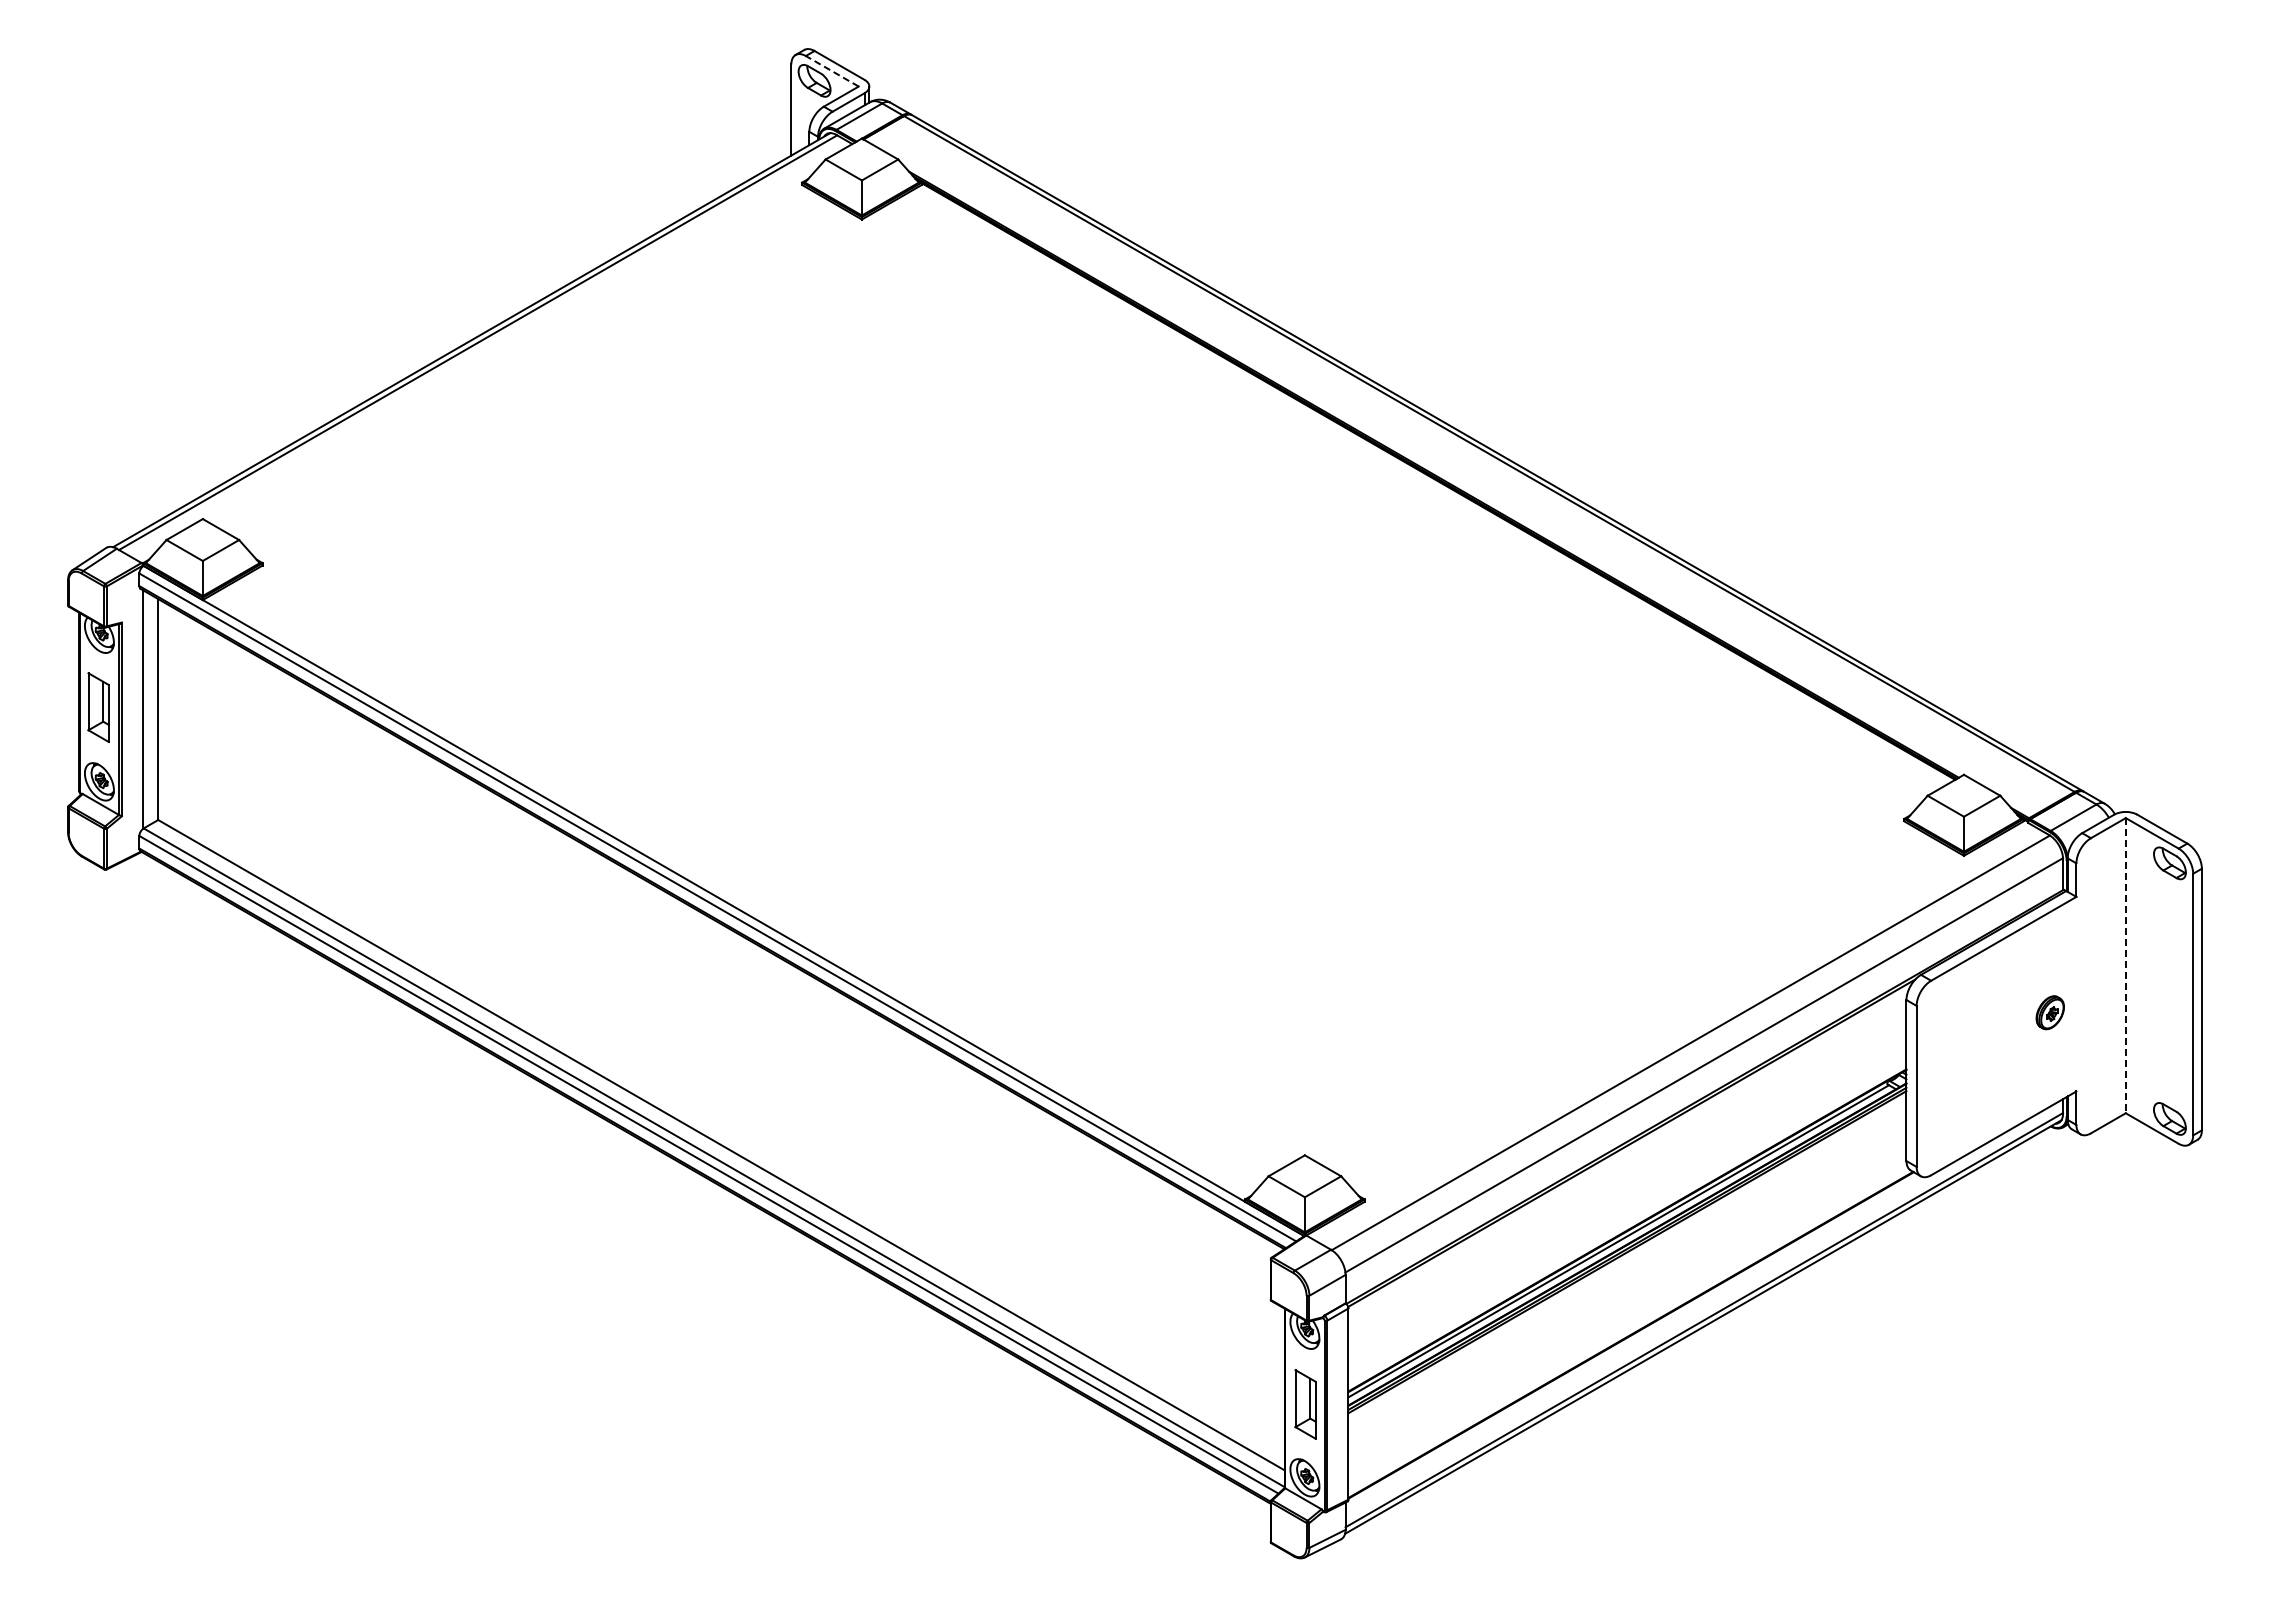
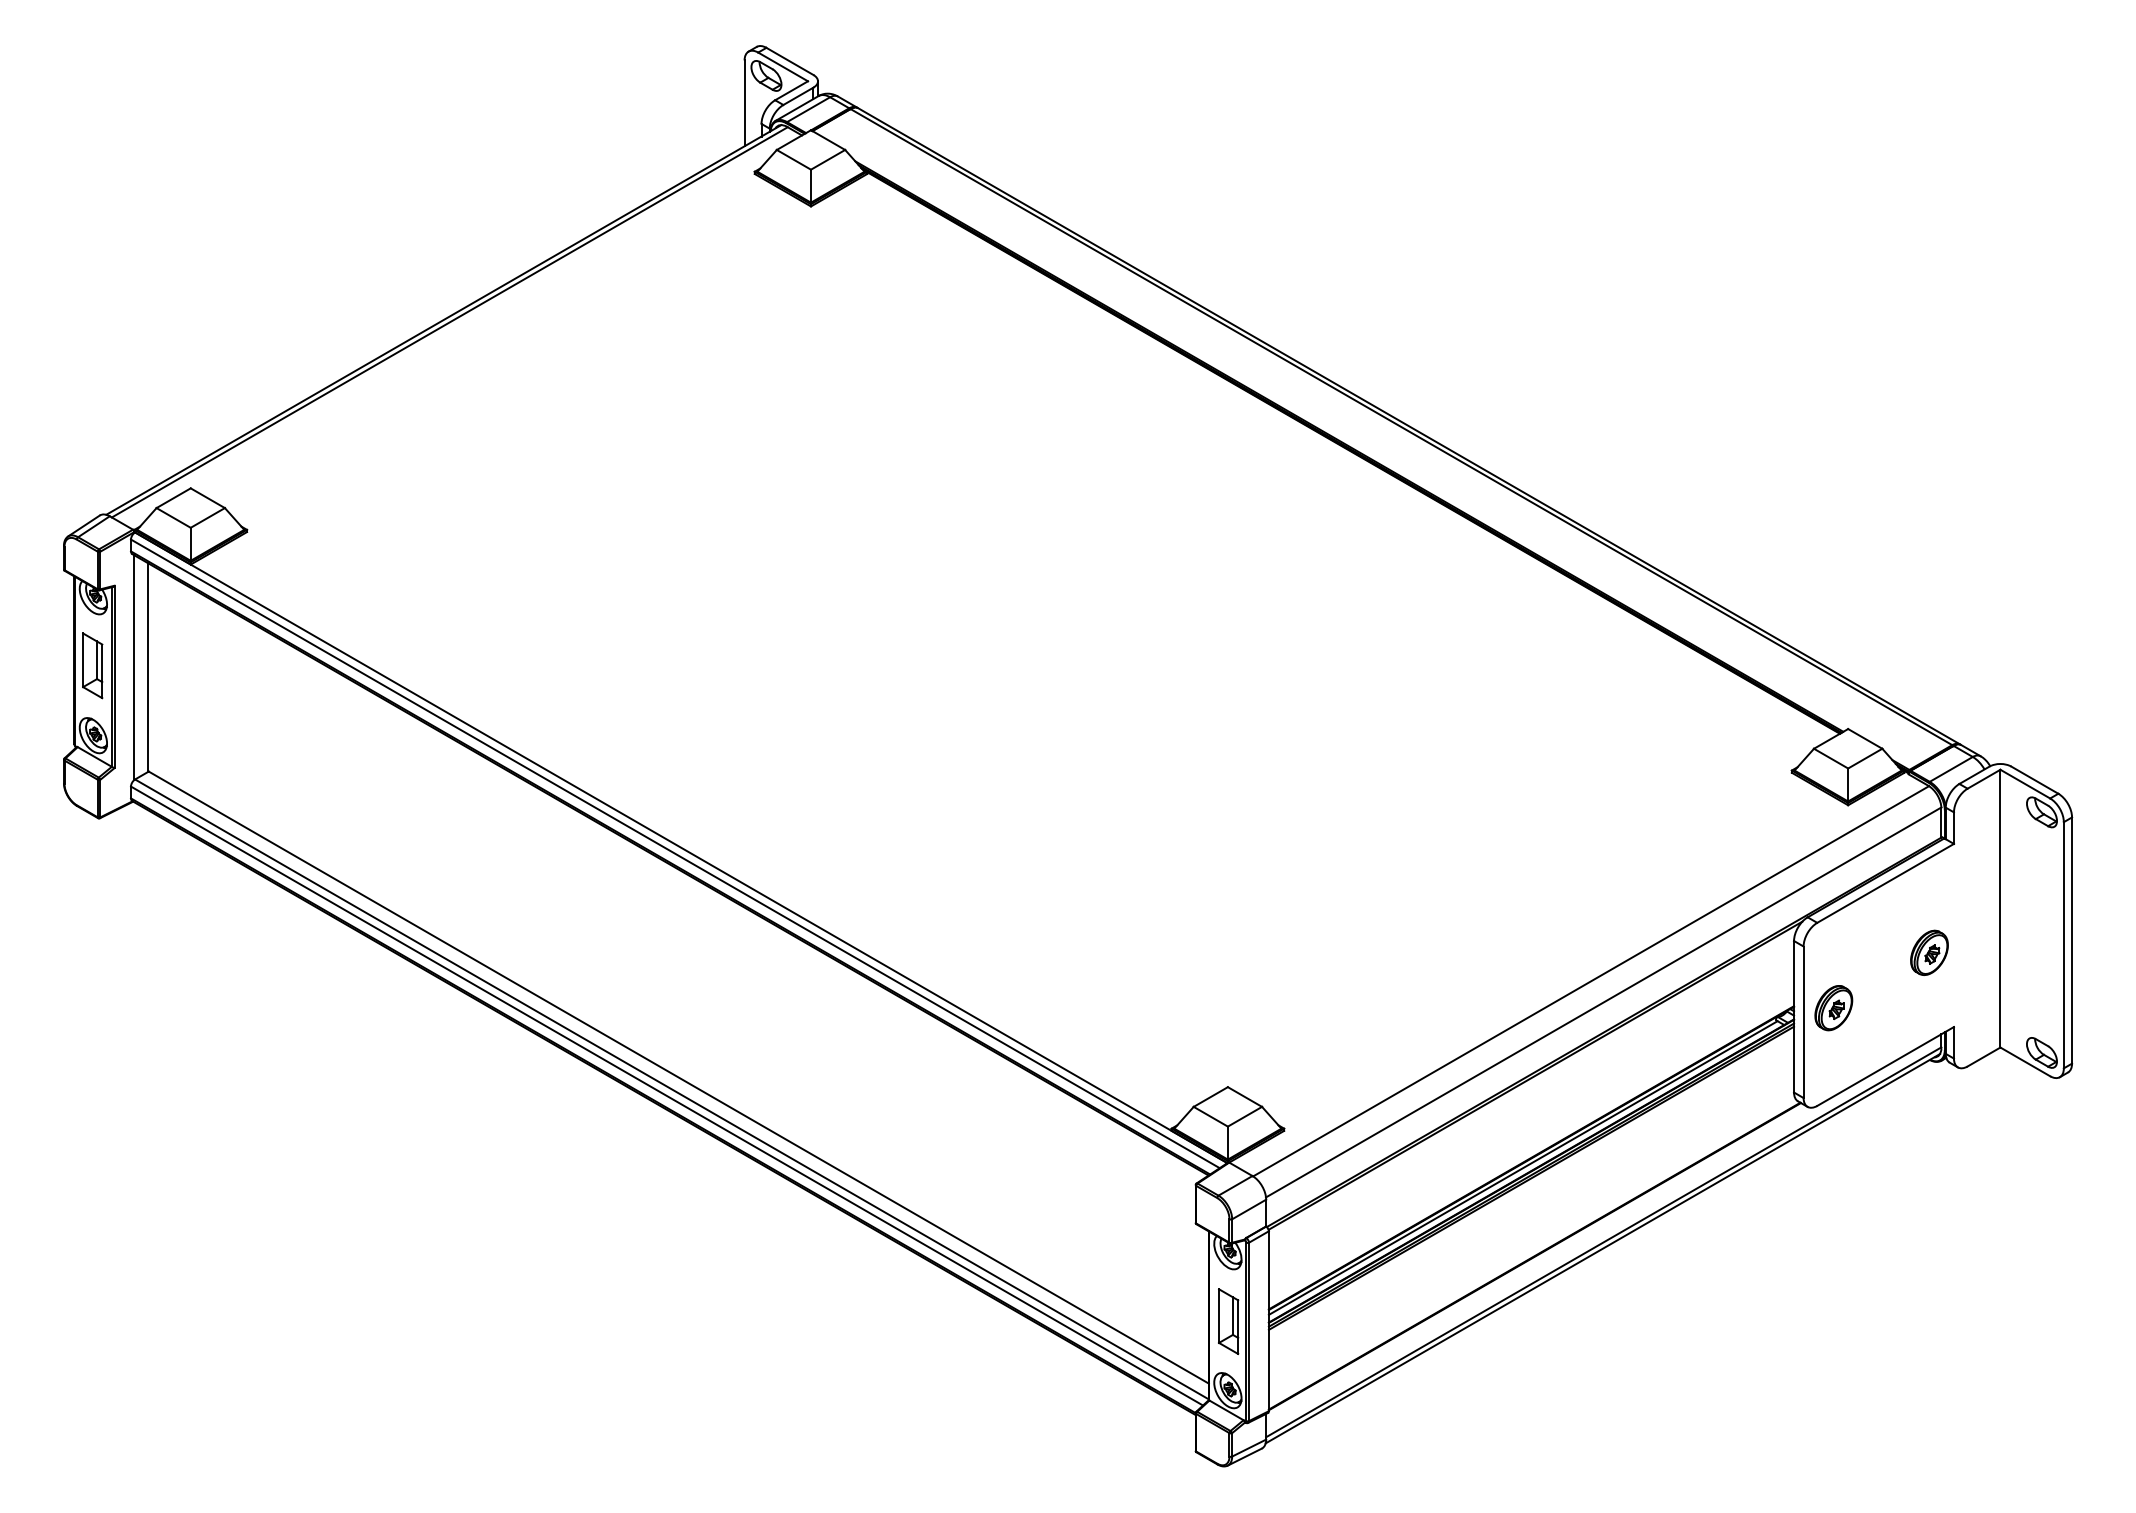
line: (832, 71) -> (783, 67), dashed -> solid
line: (2125, 965) -> (2000, 908), dashed -> solid
part: (2049, 1012) -> (1928, 952), size x1.43
part: (1948, 1070) -> (1833, 1007), added

